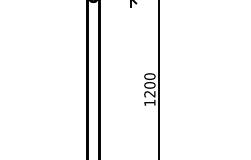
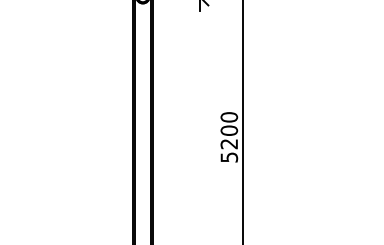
text: (149, 102) -> (228, 156), 1200 -> 5200

